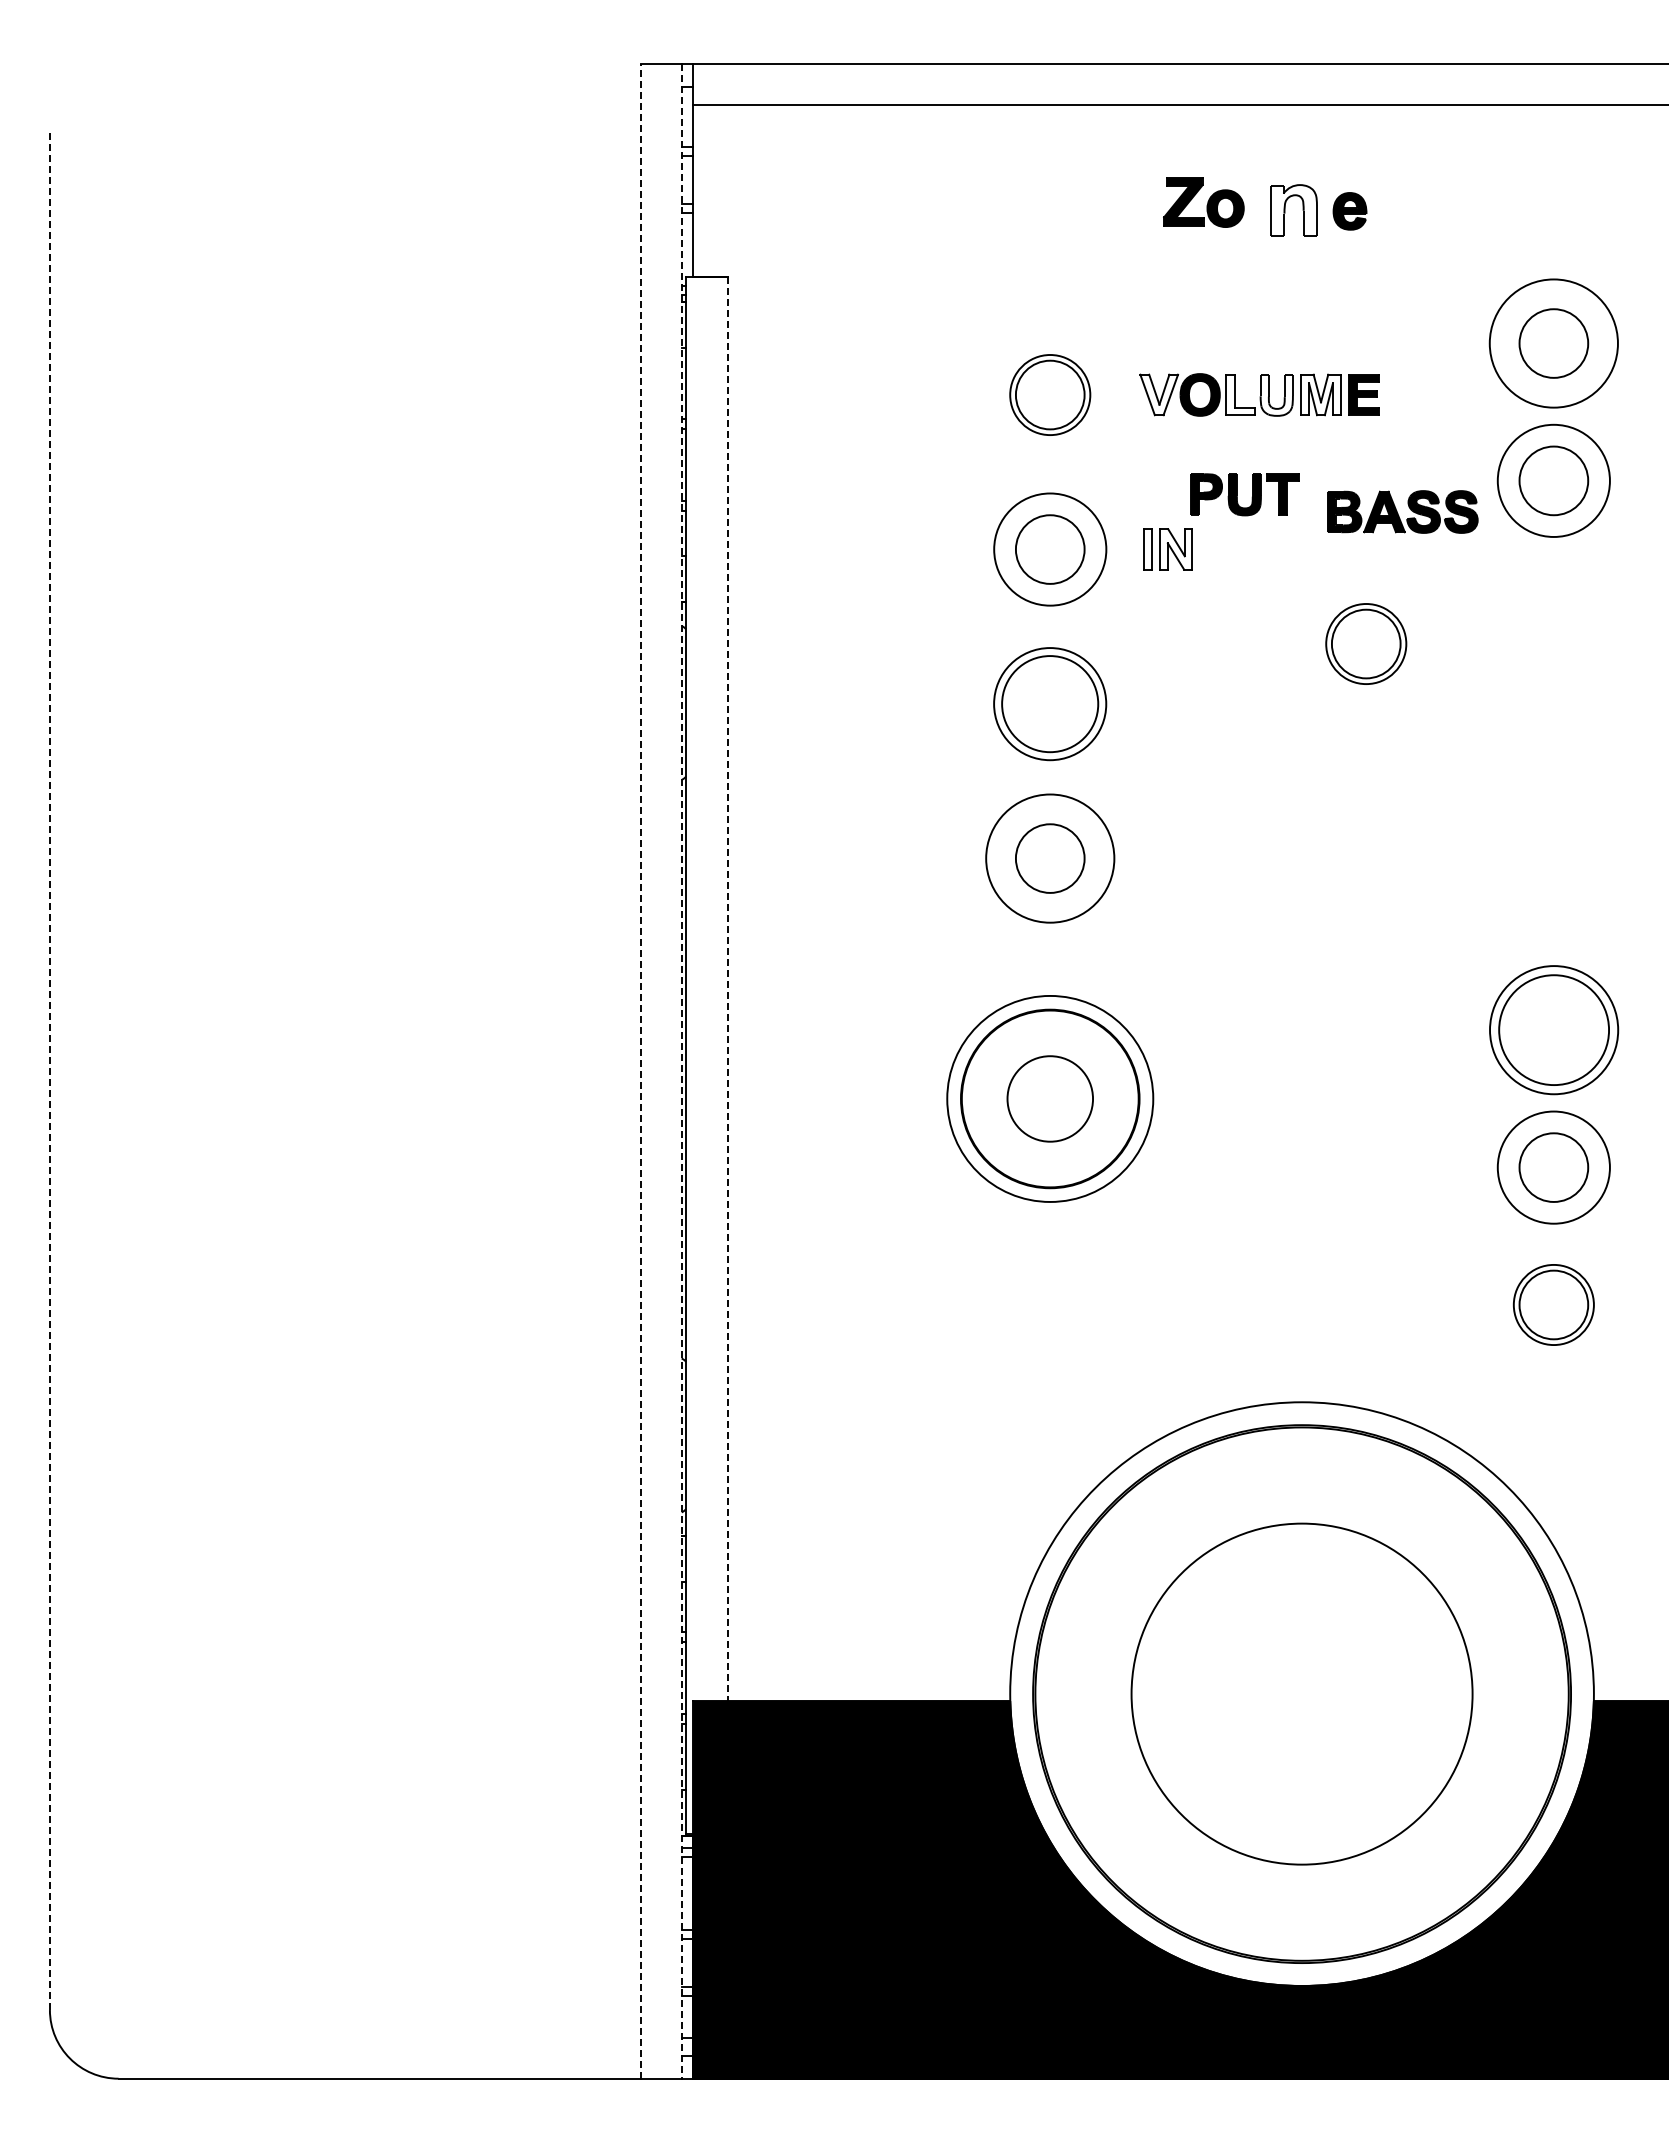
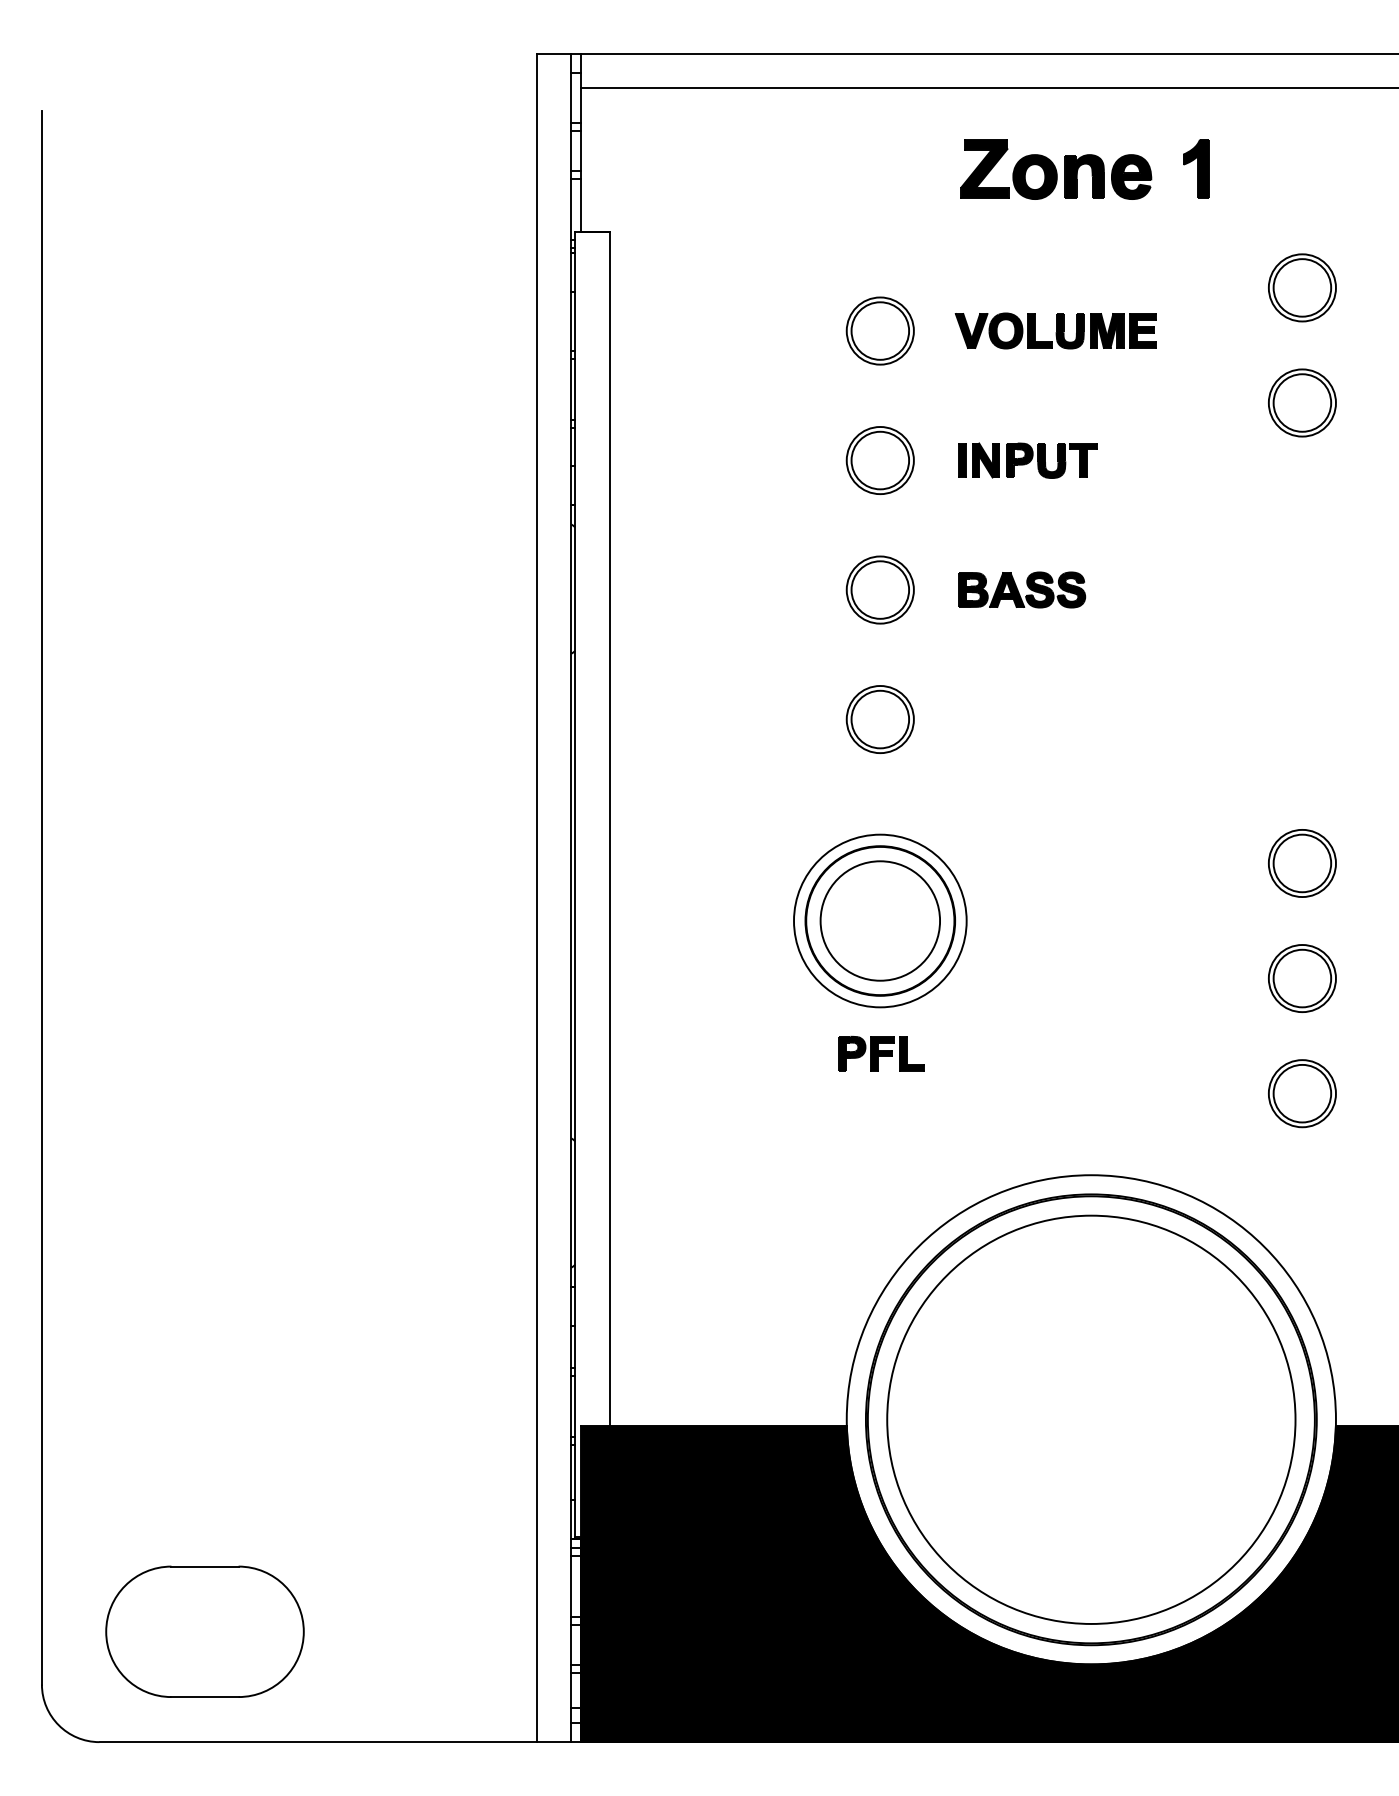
part: (1426, 201) -> (1195, 168), added
part: (1203, 202) -> (1008, 169), size x1.43
fill: (1293, 210) -> (1084, 176), added
part: (1349, 211) -> (1131, 177), size x1.43
circle: (1553, 343) -> (1302, 287), size x0.62
fill: (1159, 394) -> (971, 330), added
fill: (1276, 394) -> (1069, 330), added
fill: (1320, 394) -> (1106, 330), added
fill: (1240, 395) -> (1039, 331), added
circle: (1553, 480) -> (1302, 402), size x0.71
part: (1237, 494) -> (1045, 460), moved
part: (1402, 511) -> (1022, 589), moved
circle: (1050, 549) -> (880, 460), size x0.71
fill: (1148, 549) -> (962, 460), added
fill: (1176, 549) -> (986, 460), added
part: (1366, 643) -> (1145, 539), removed
part: (1050, 703) -> (880, 589), size x0.71
circle: (1050, 858) -> (880, 719), size x0.62
part: (1553, 1030) -> (1302, 863), size x0.62
line: (727, 1055) -> (609, 884), dashed -> solid
line: (49, 1071) -> (41, 898), dashed -> solid
line: (640, 1071) -> (536, 898), dashed -> solid
line: (681, 1071) -> (571, 898), dashed -> solid
circle: (1050, 1098) -> (880, 920), size x1.67
circle: (1553, 1167) -> (1302, 978), size x0.71
part: (1051, 1257) -> (881, 1053), added
circle: (1301, 1693) -> (1090, 1419), size x1.43
part: (244, 1946) -> (205, 1631), added

